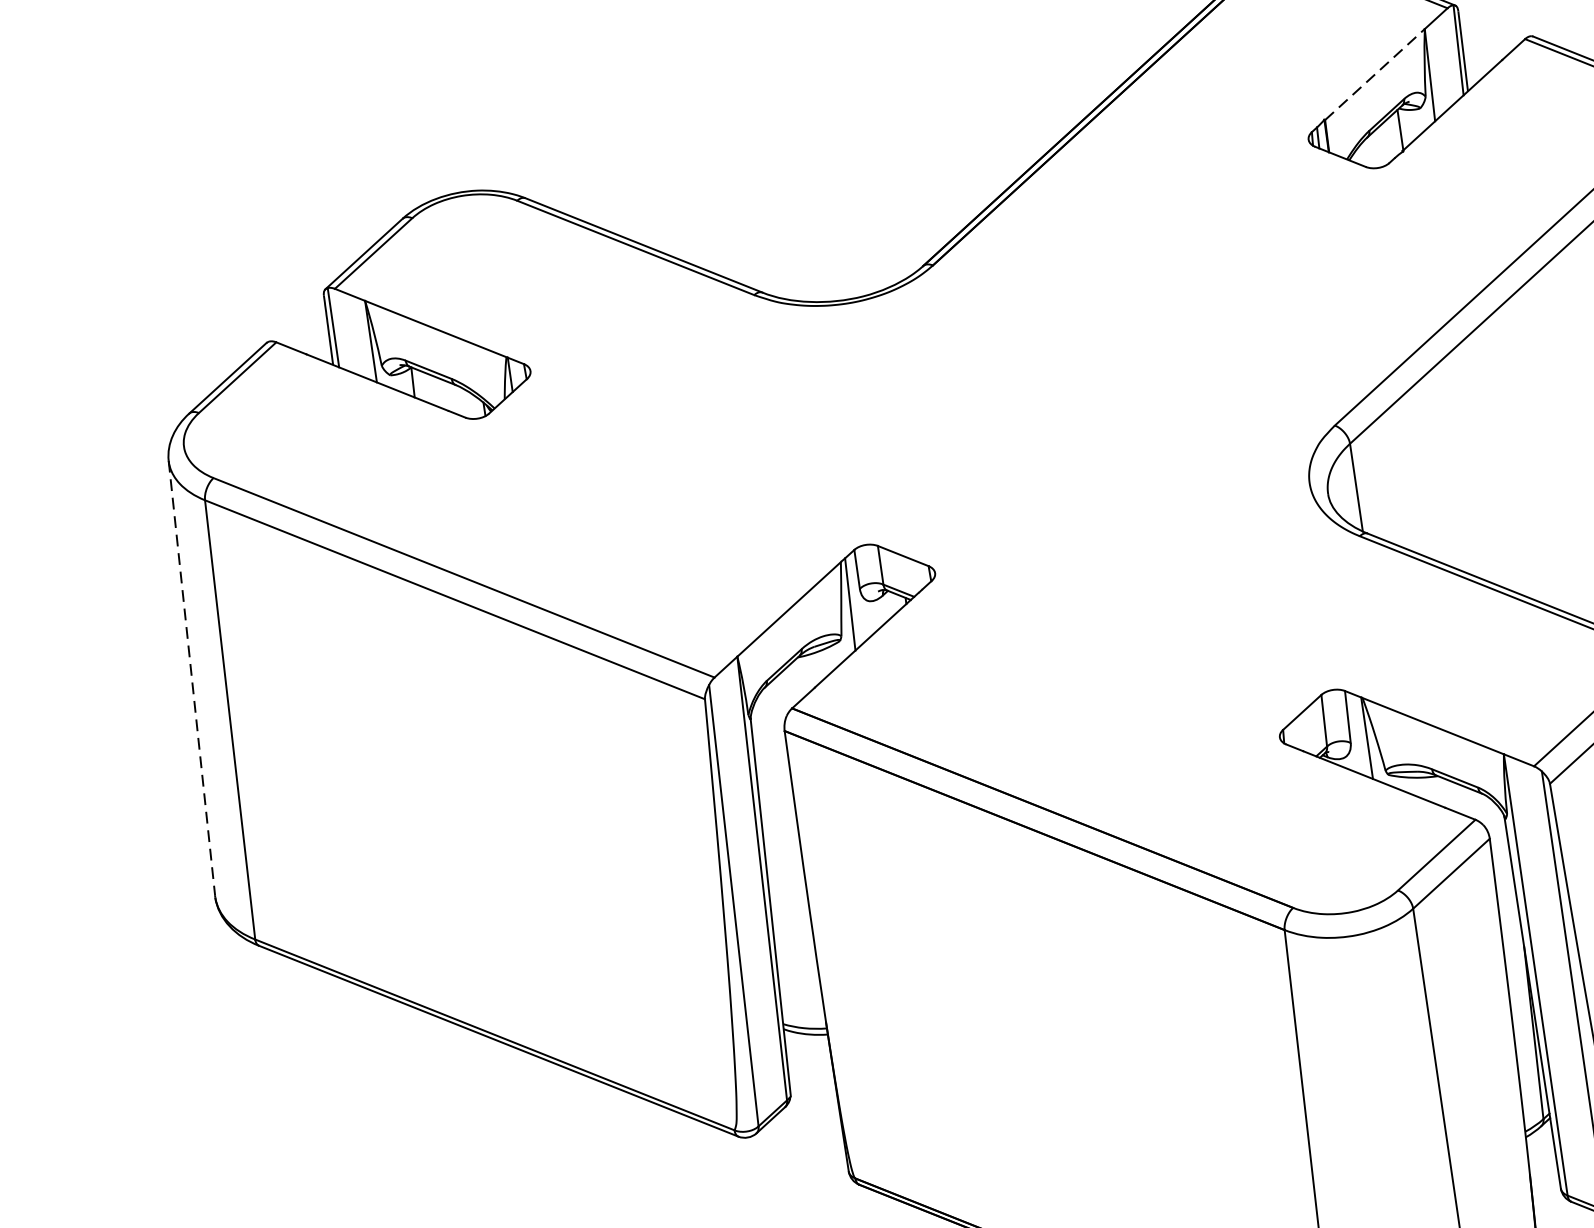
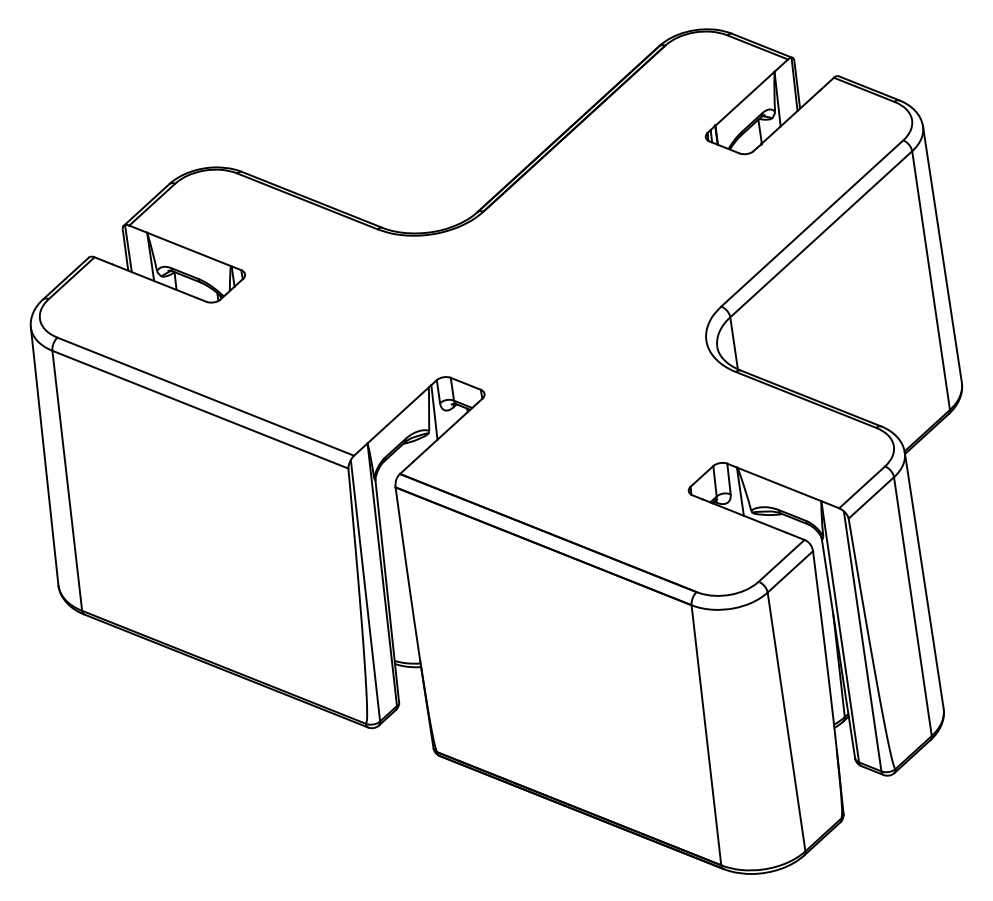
line: (1375, 74) -> (745, 98), dashed -> solid
line: (191, 678) -> (44, 456), dashed -> solid

